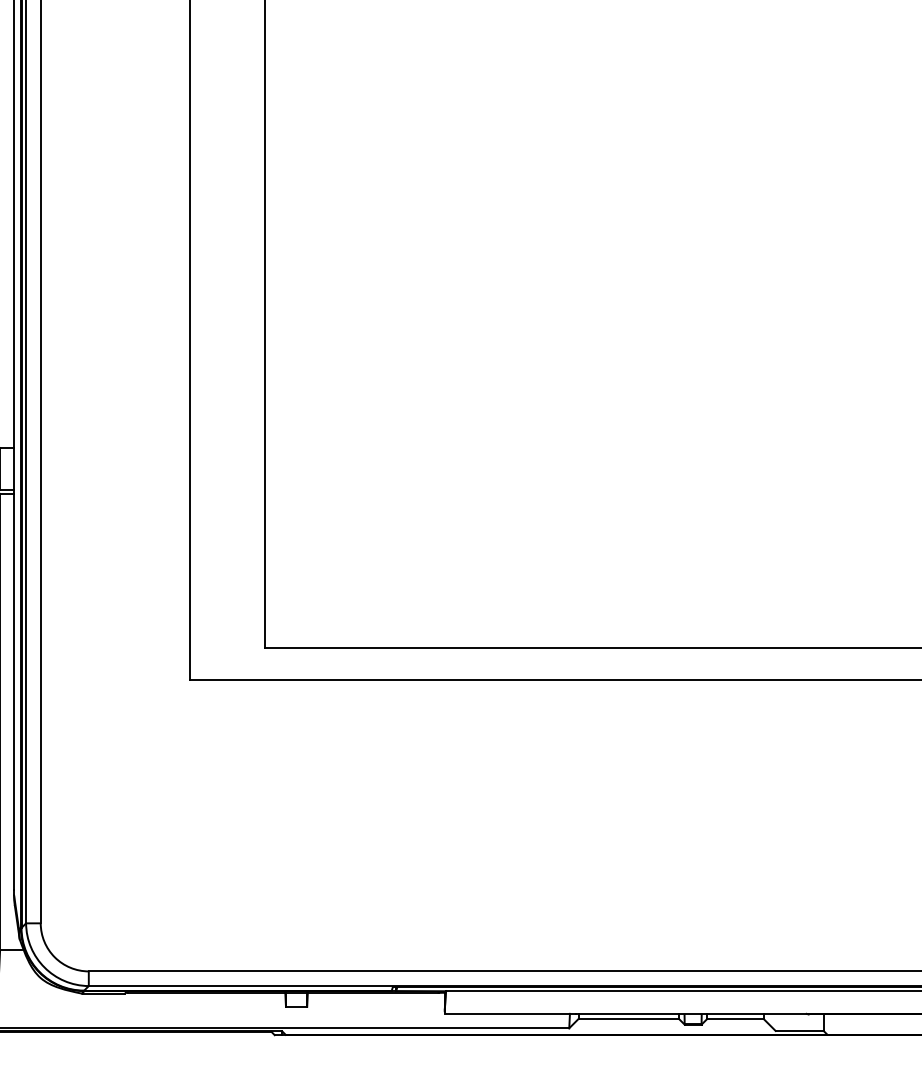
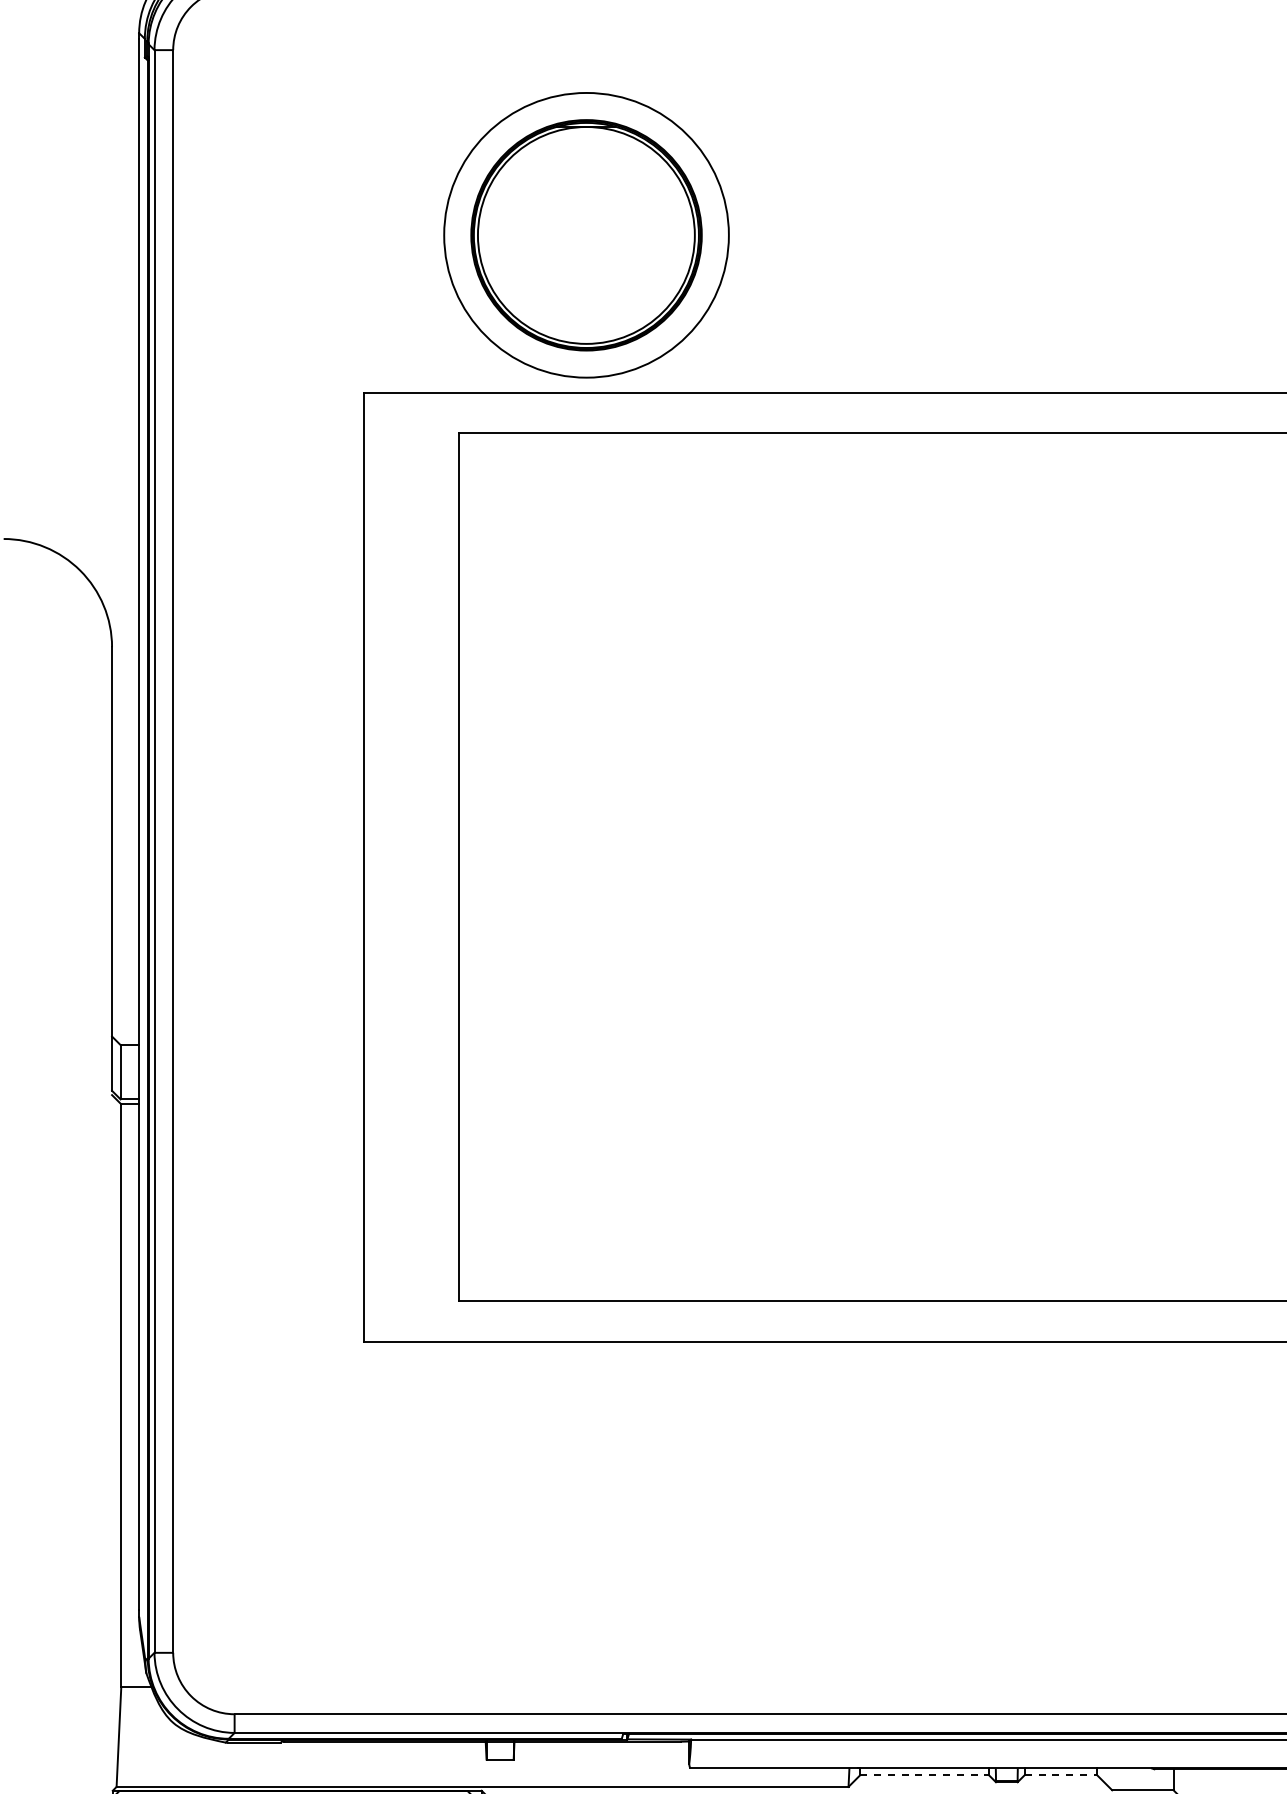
line: (629, 1019) -> (925, 1775), solid -> dashed
line: (735, 1019) -> (1061, 1775), solid -> dashed

